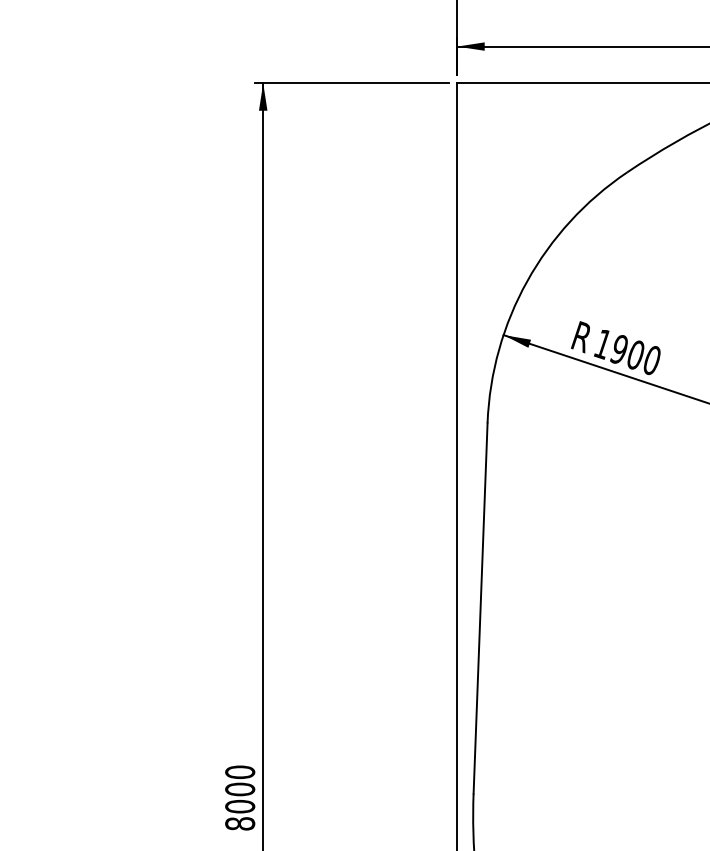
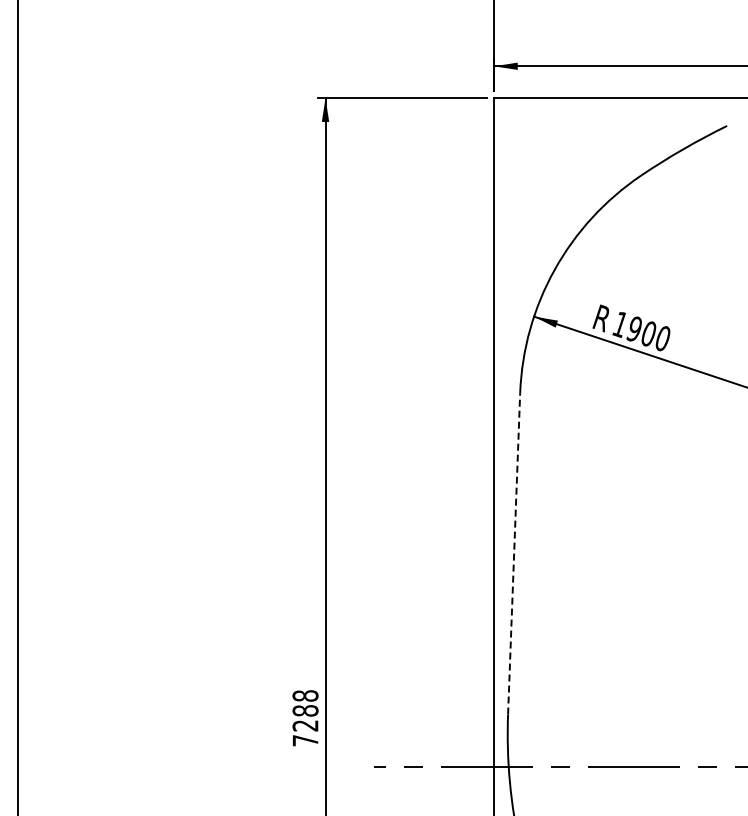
line: (481, 608) -> (514, 553), solid -> dashed
text: (240, 798) -> (305, 718), 8000 -> 7288

